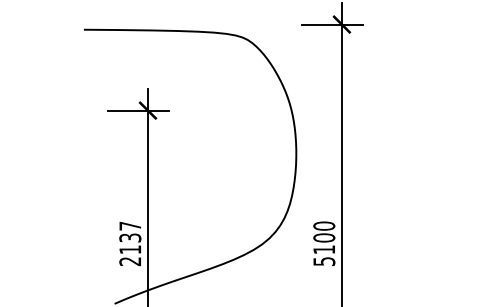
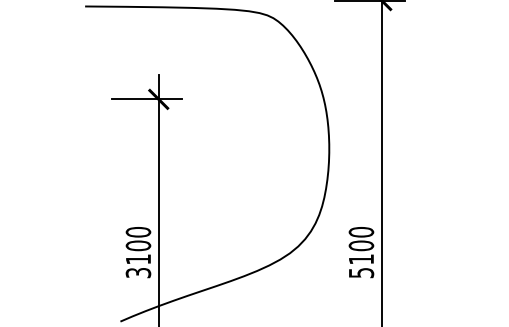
text: (130, 243) -> (138, 252), 2137 -> 3100

